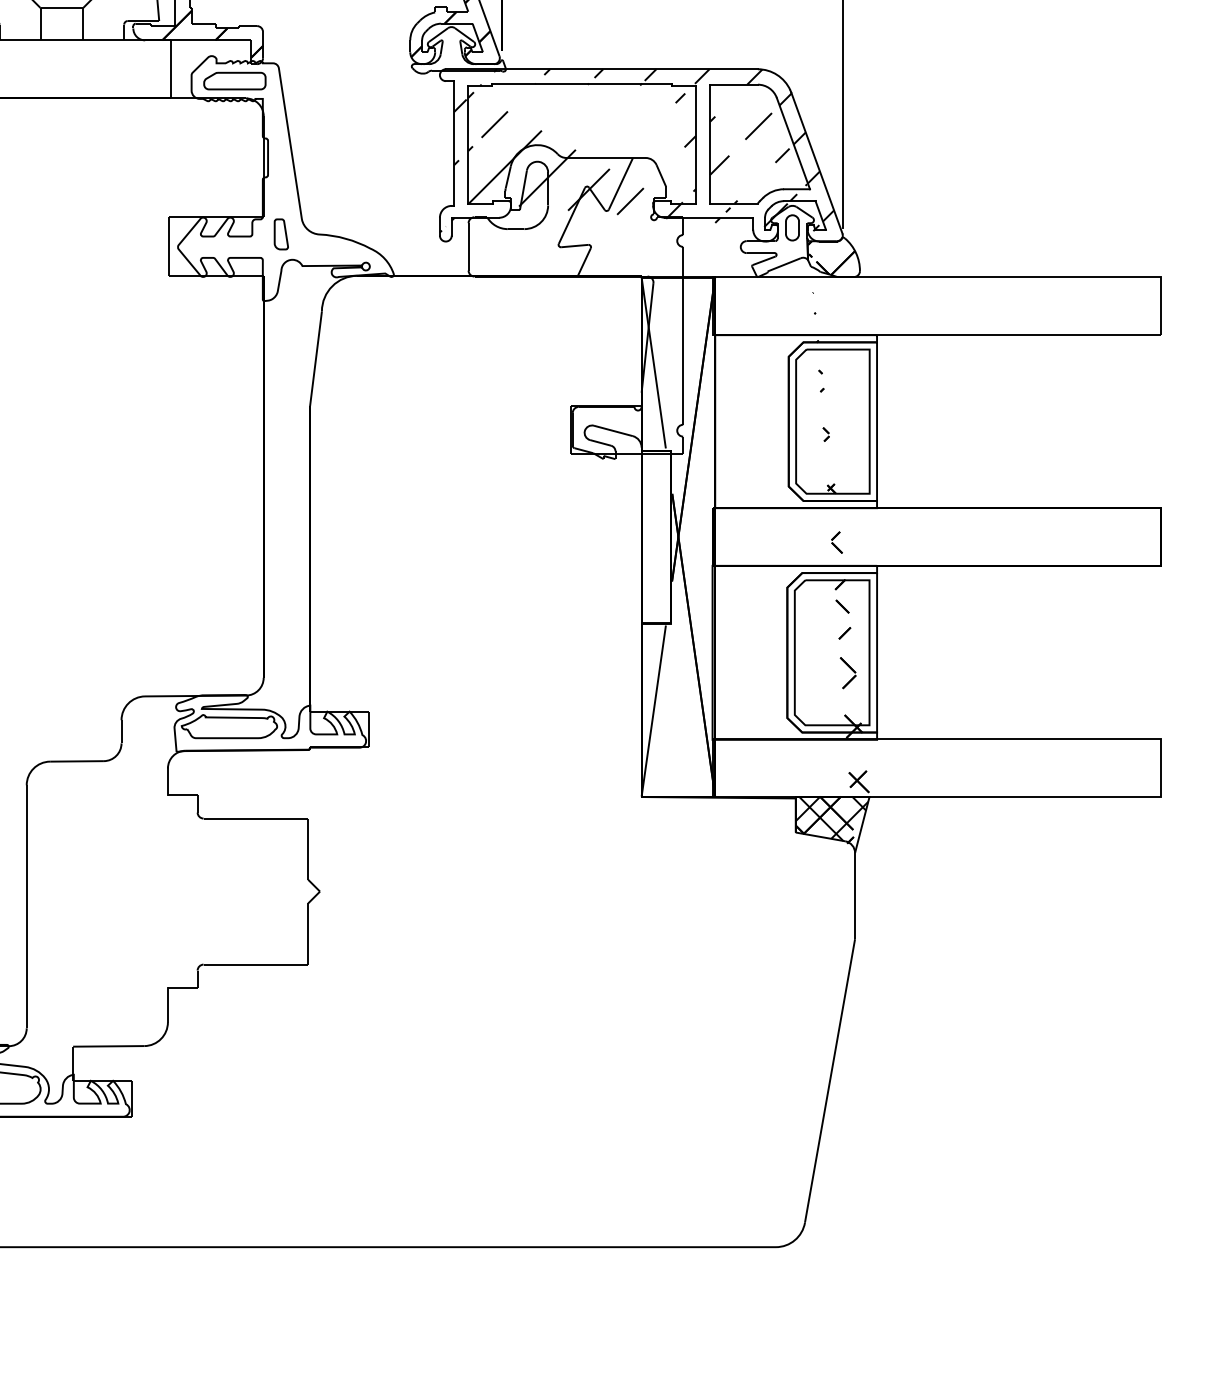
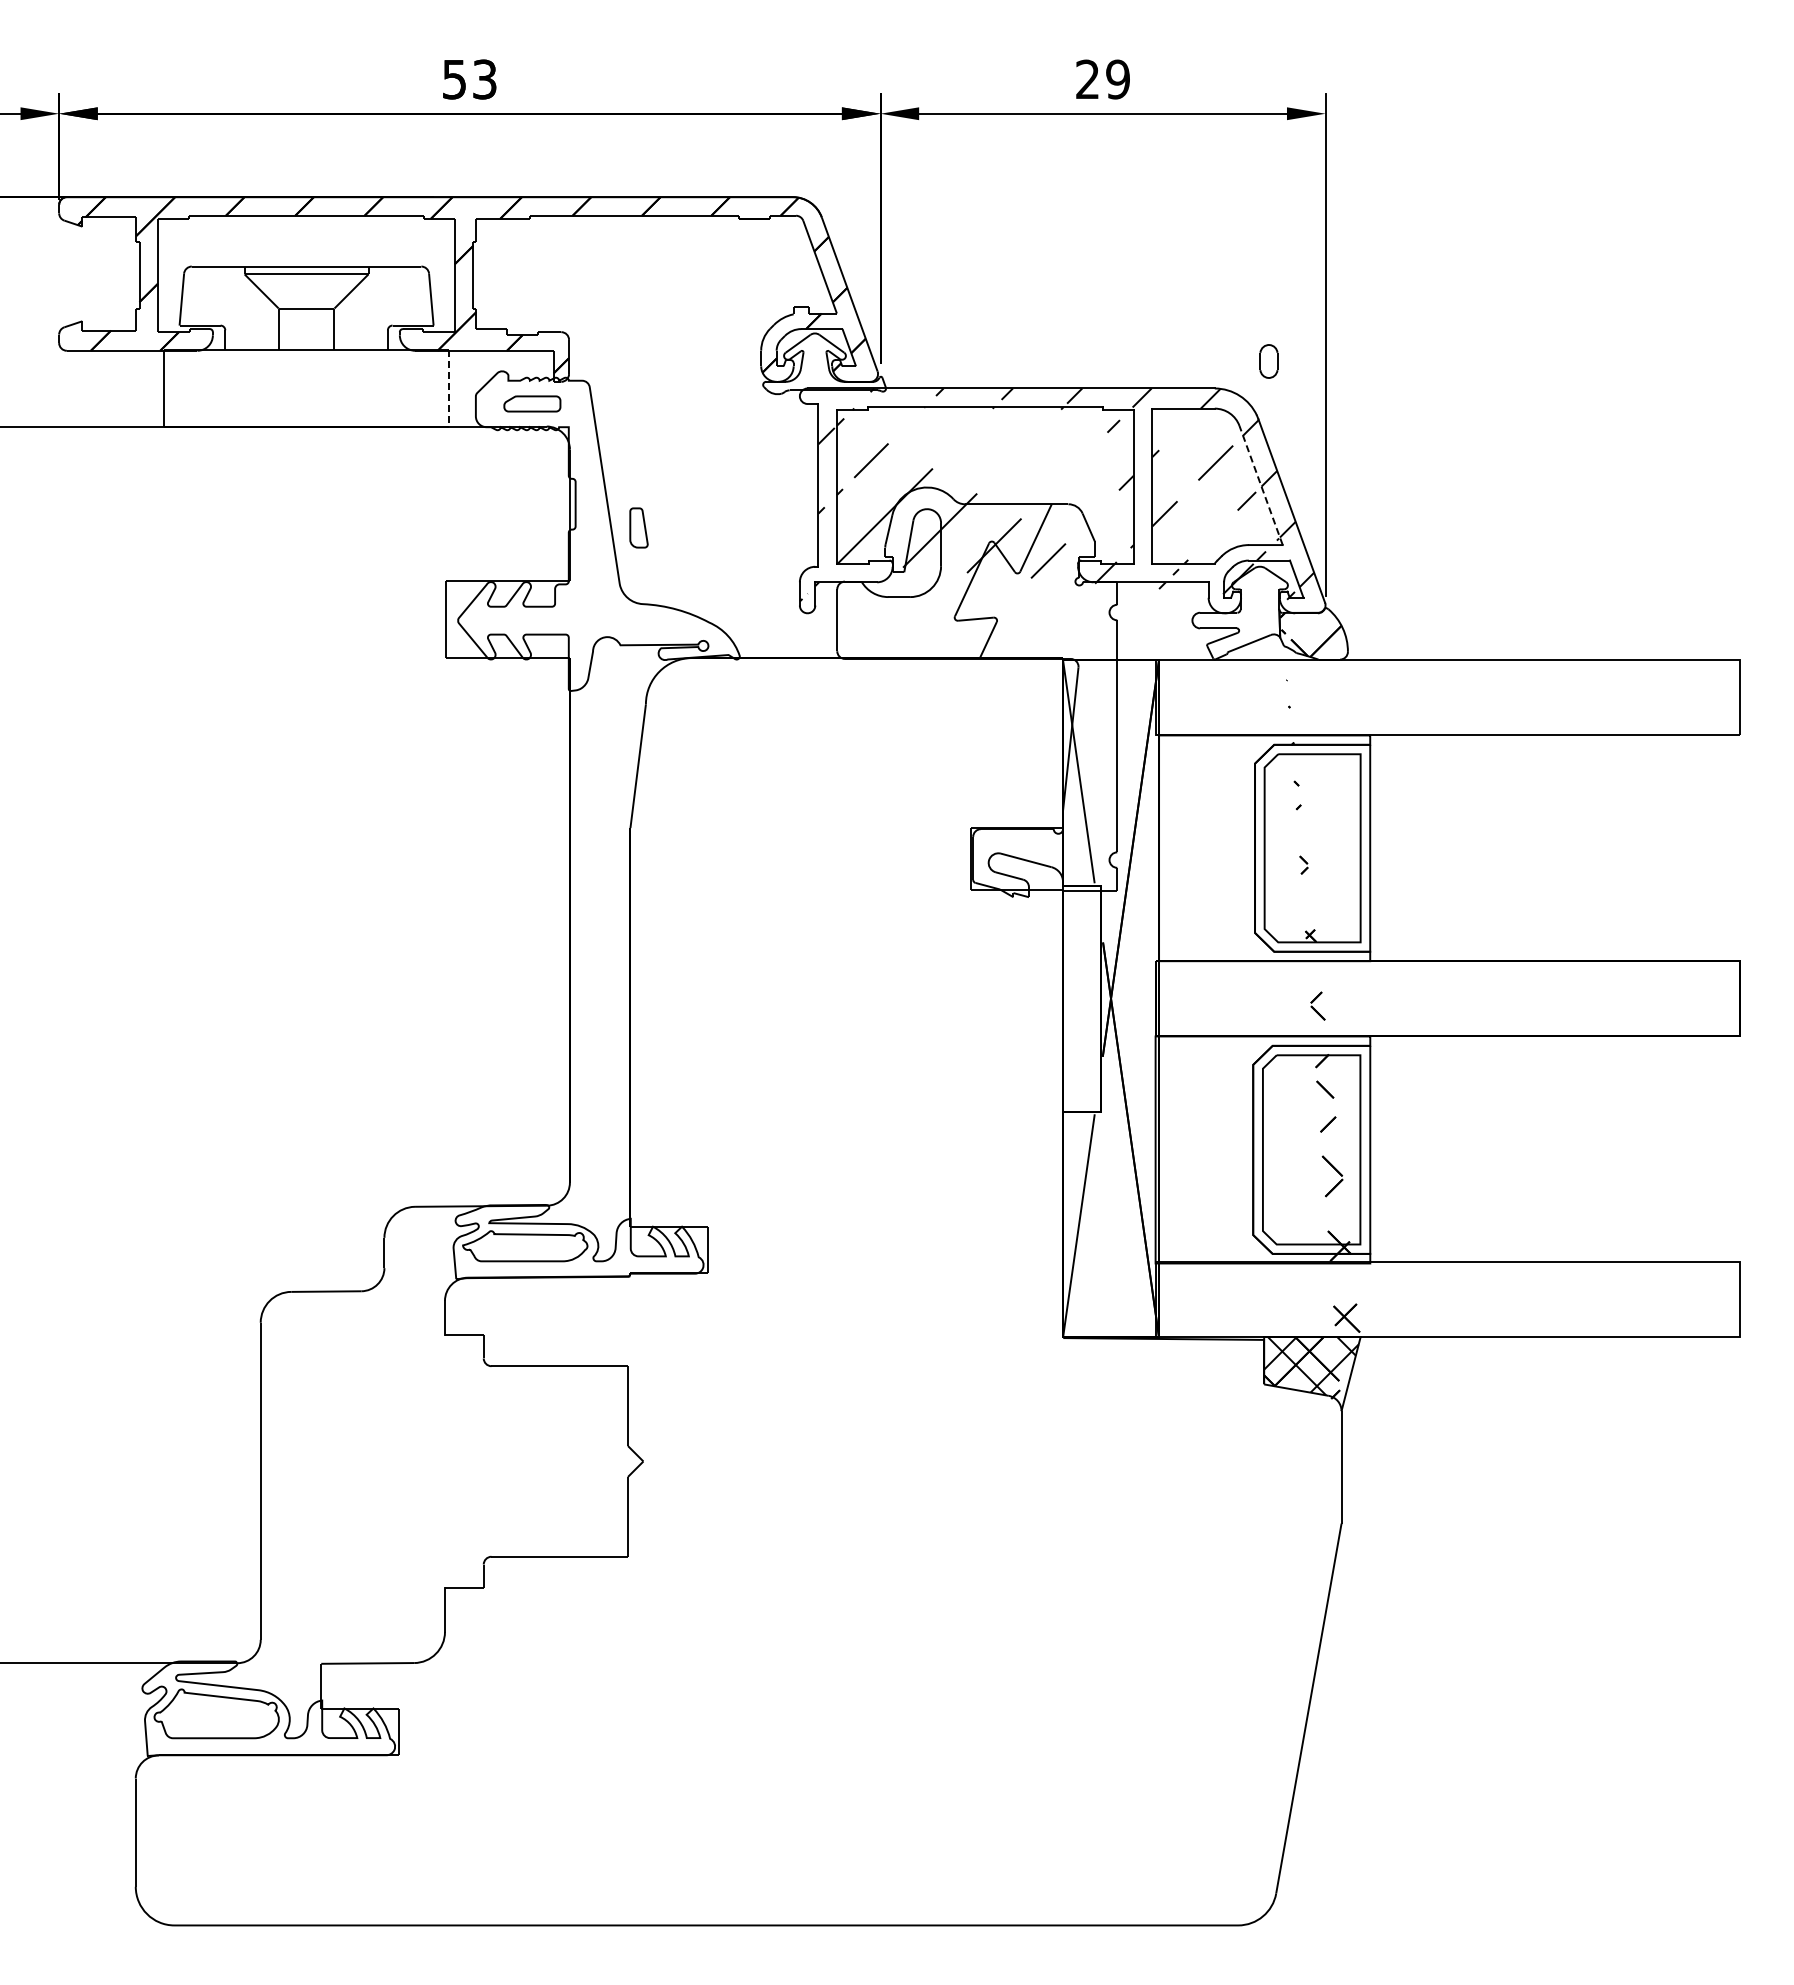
line: (171, 70) -> (449, 389), solid -> dashed
part: (235, 80) -> (532, 403), size x0.7
line: (792, 143) -> (1260, 485), solid -> dashed
part: (792, 227) -> (1268, 361), moved
part: (281, 234) -> (638, 527), moved

